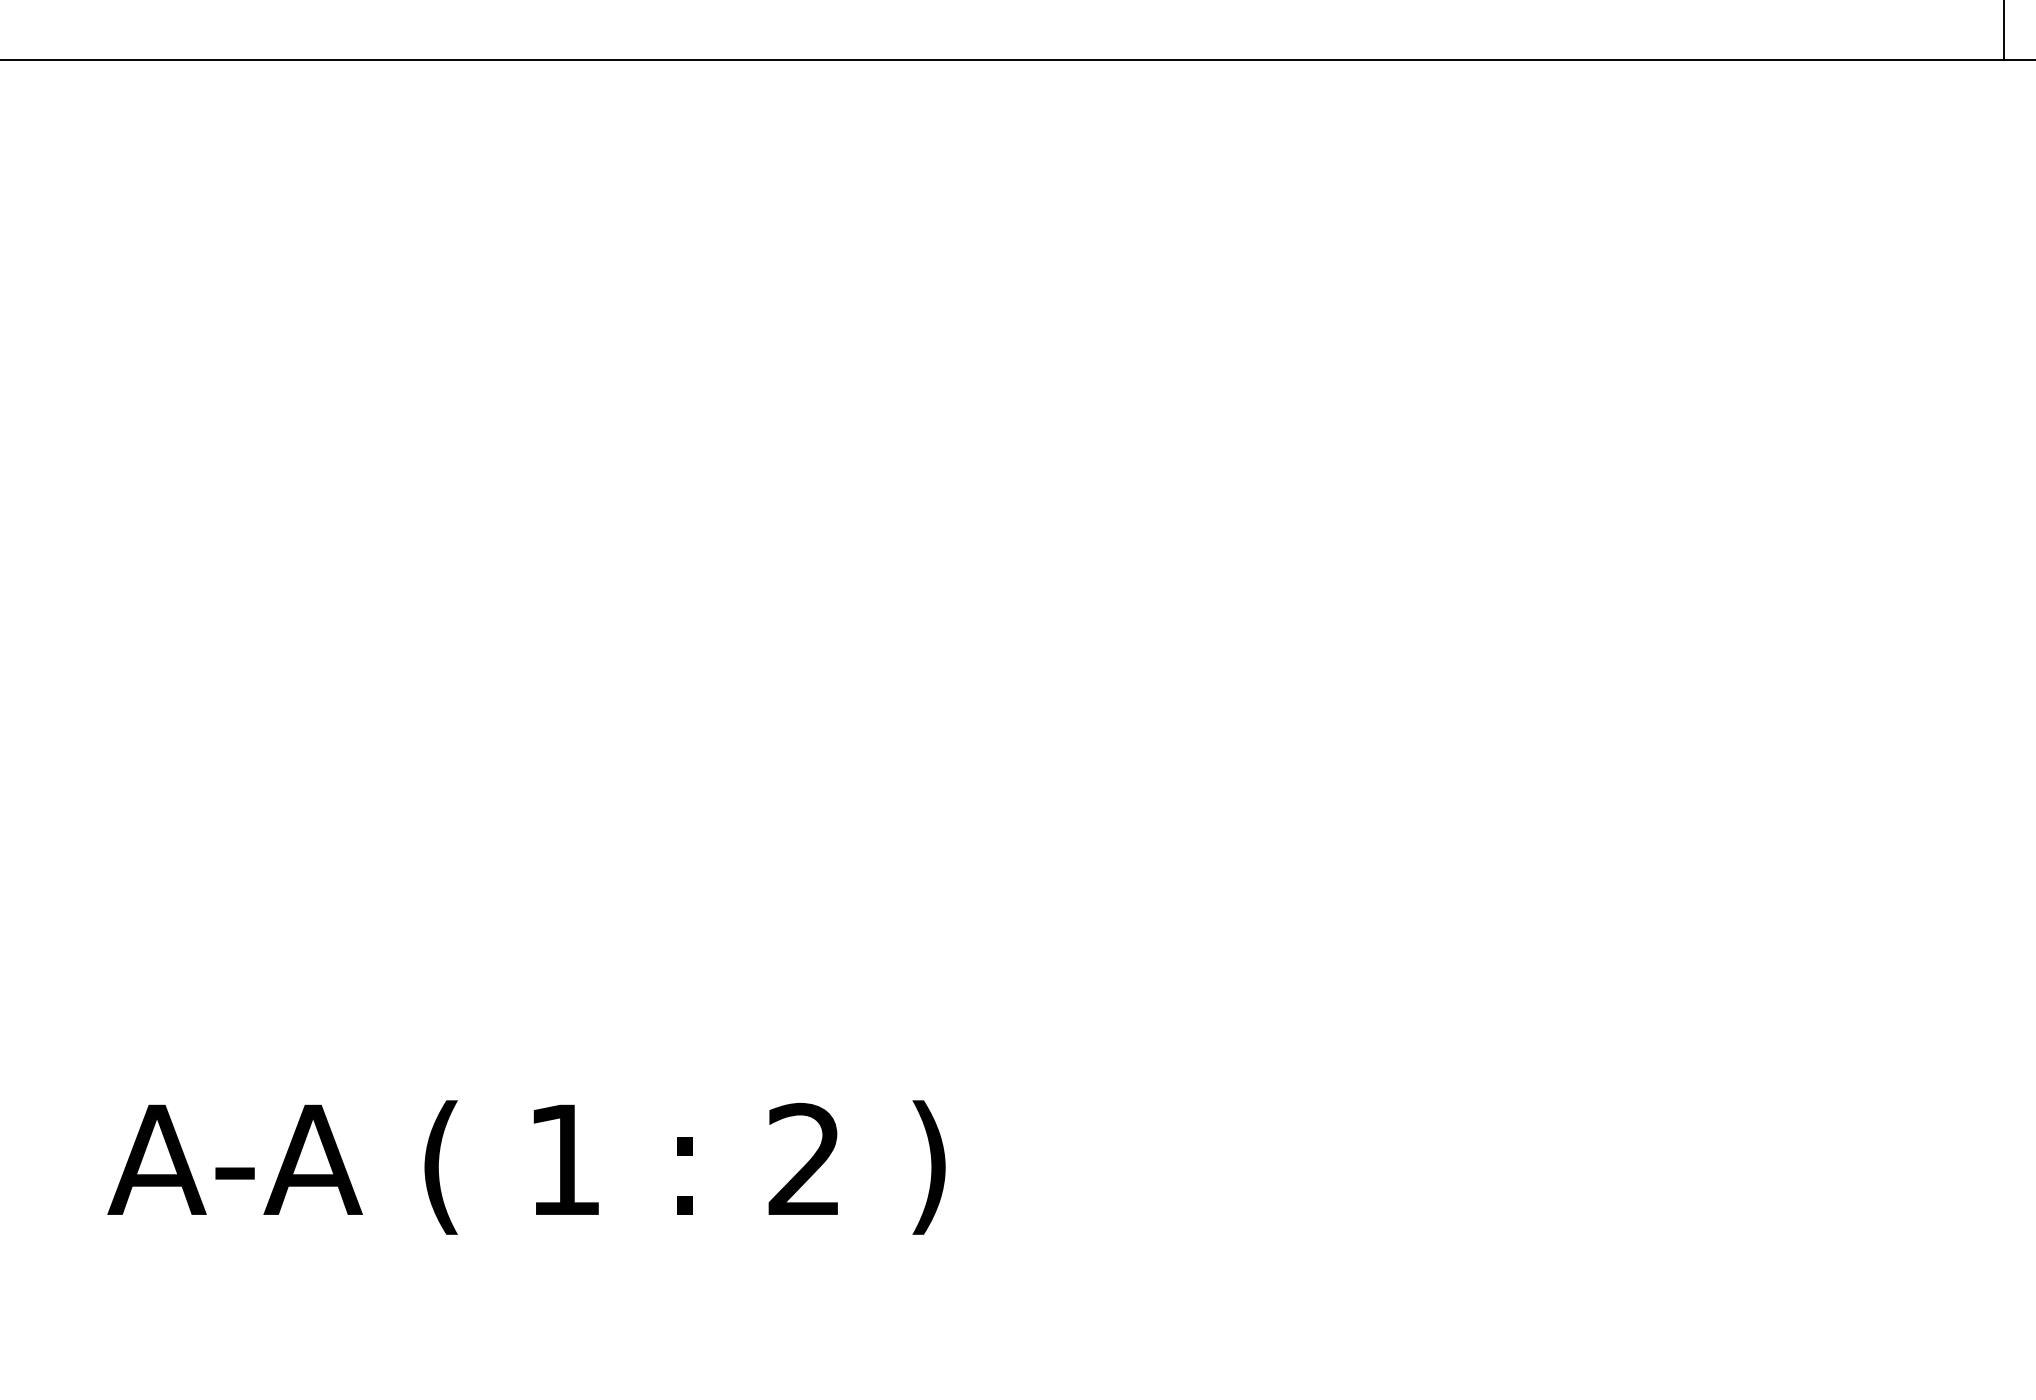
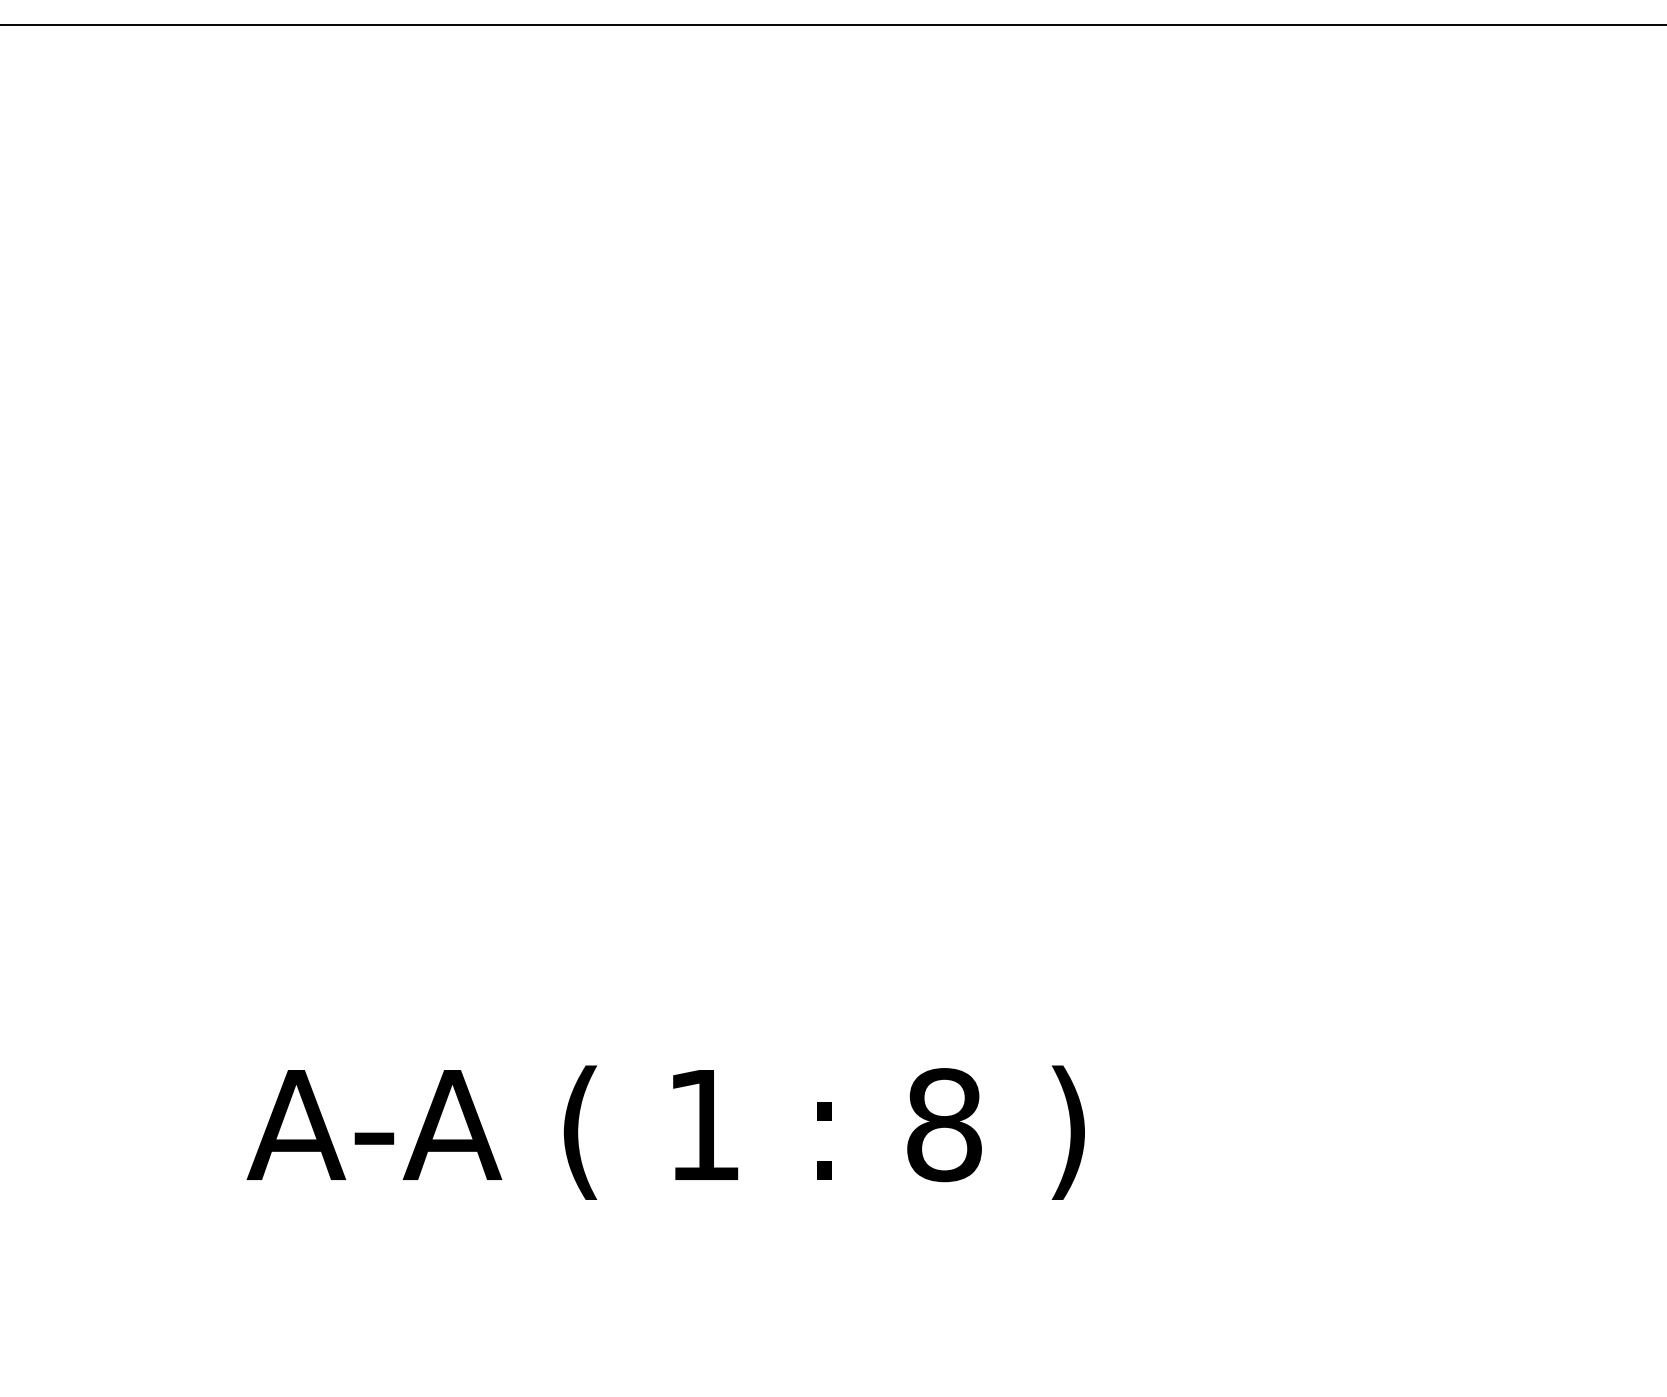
text: (805, 1159) -> (944, 1124), 2 -> 8

